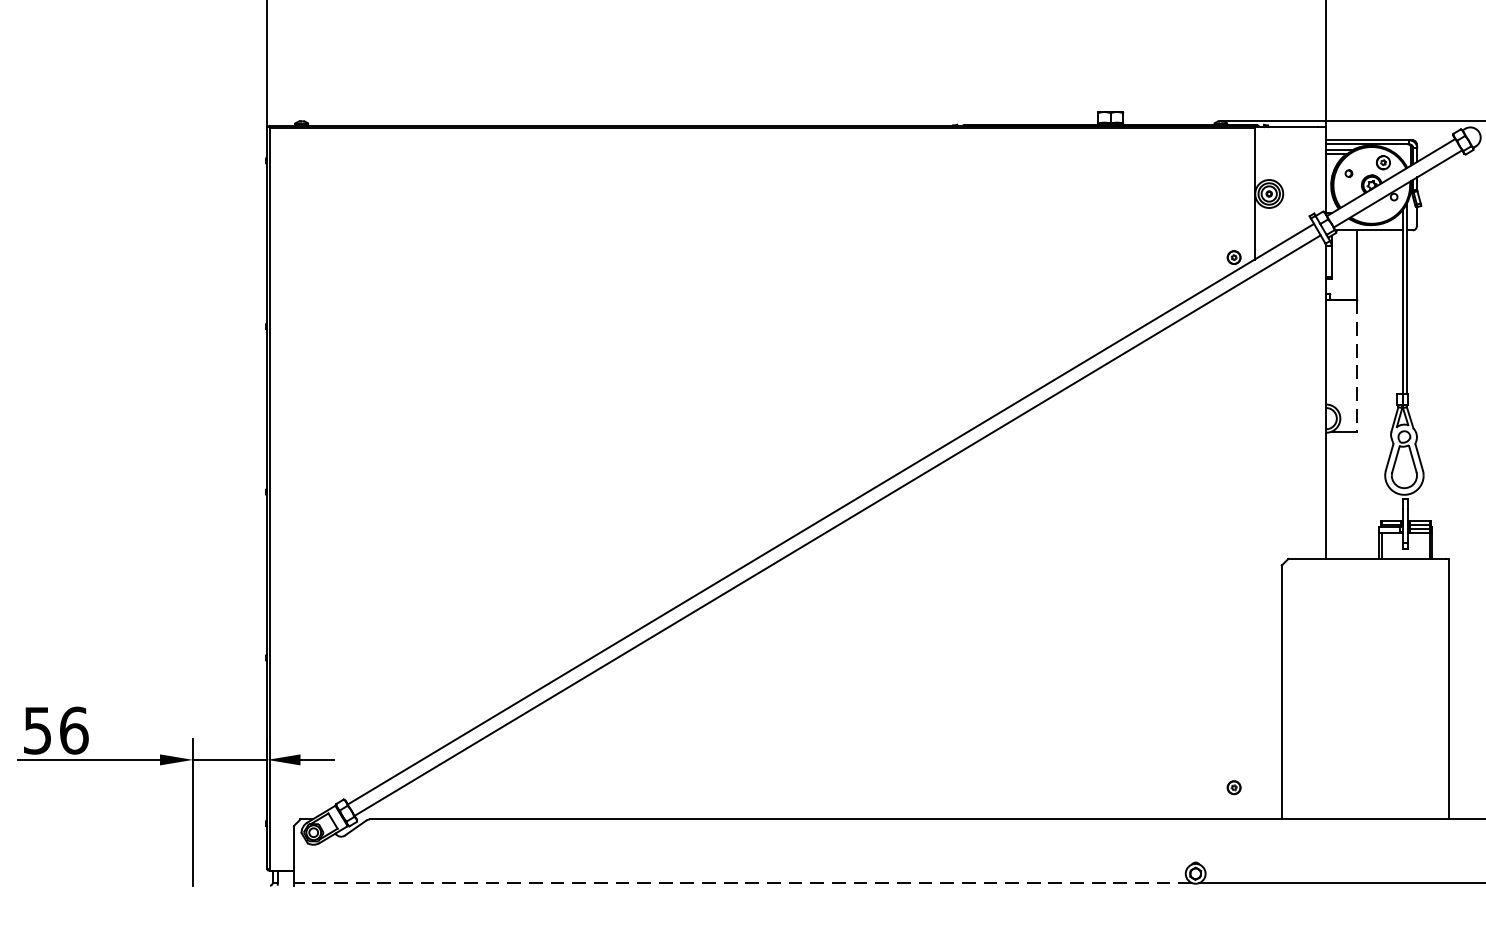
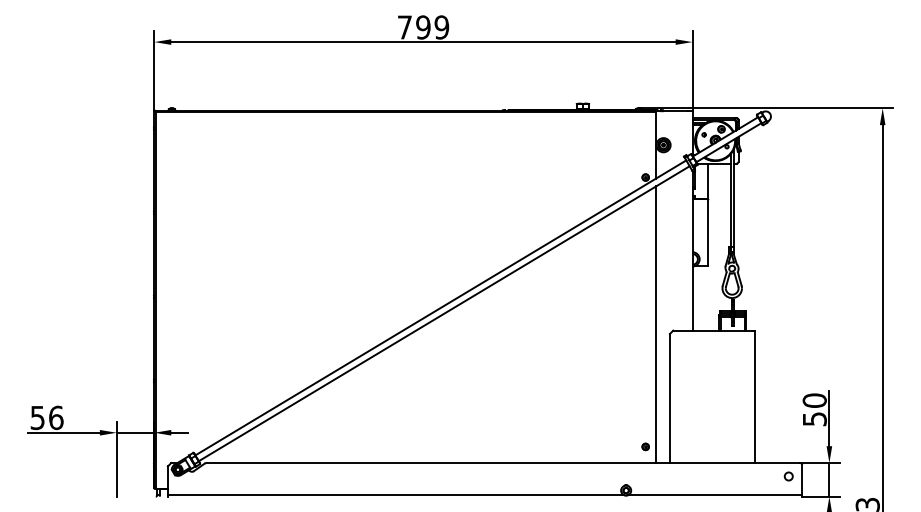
line: (1355, 367) -> (707, 233), dashed -> solid
line: (1255, 546) -> (656, 324), added
line: (741, 883) -> (395, 495), dashed -> solid

